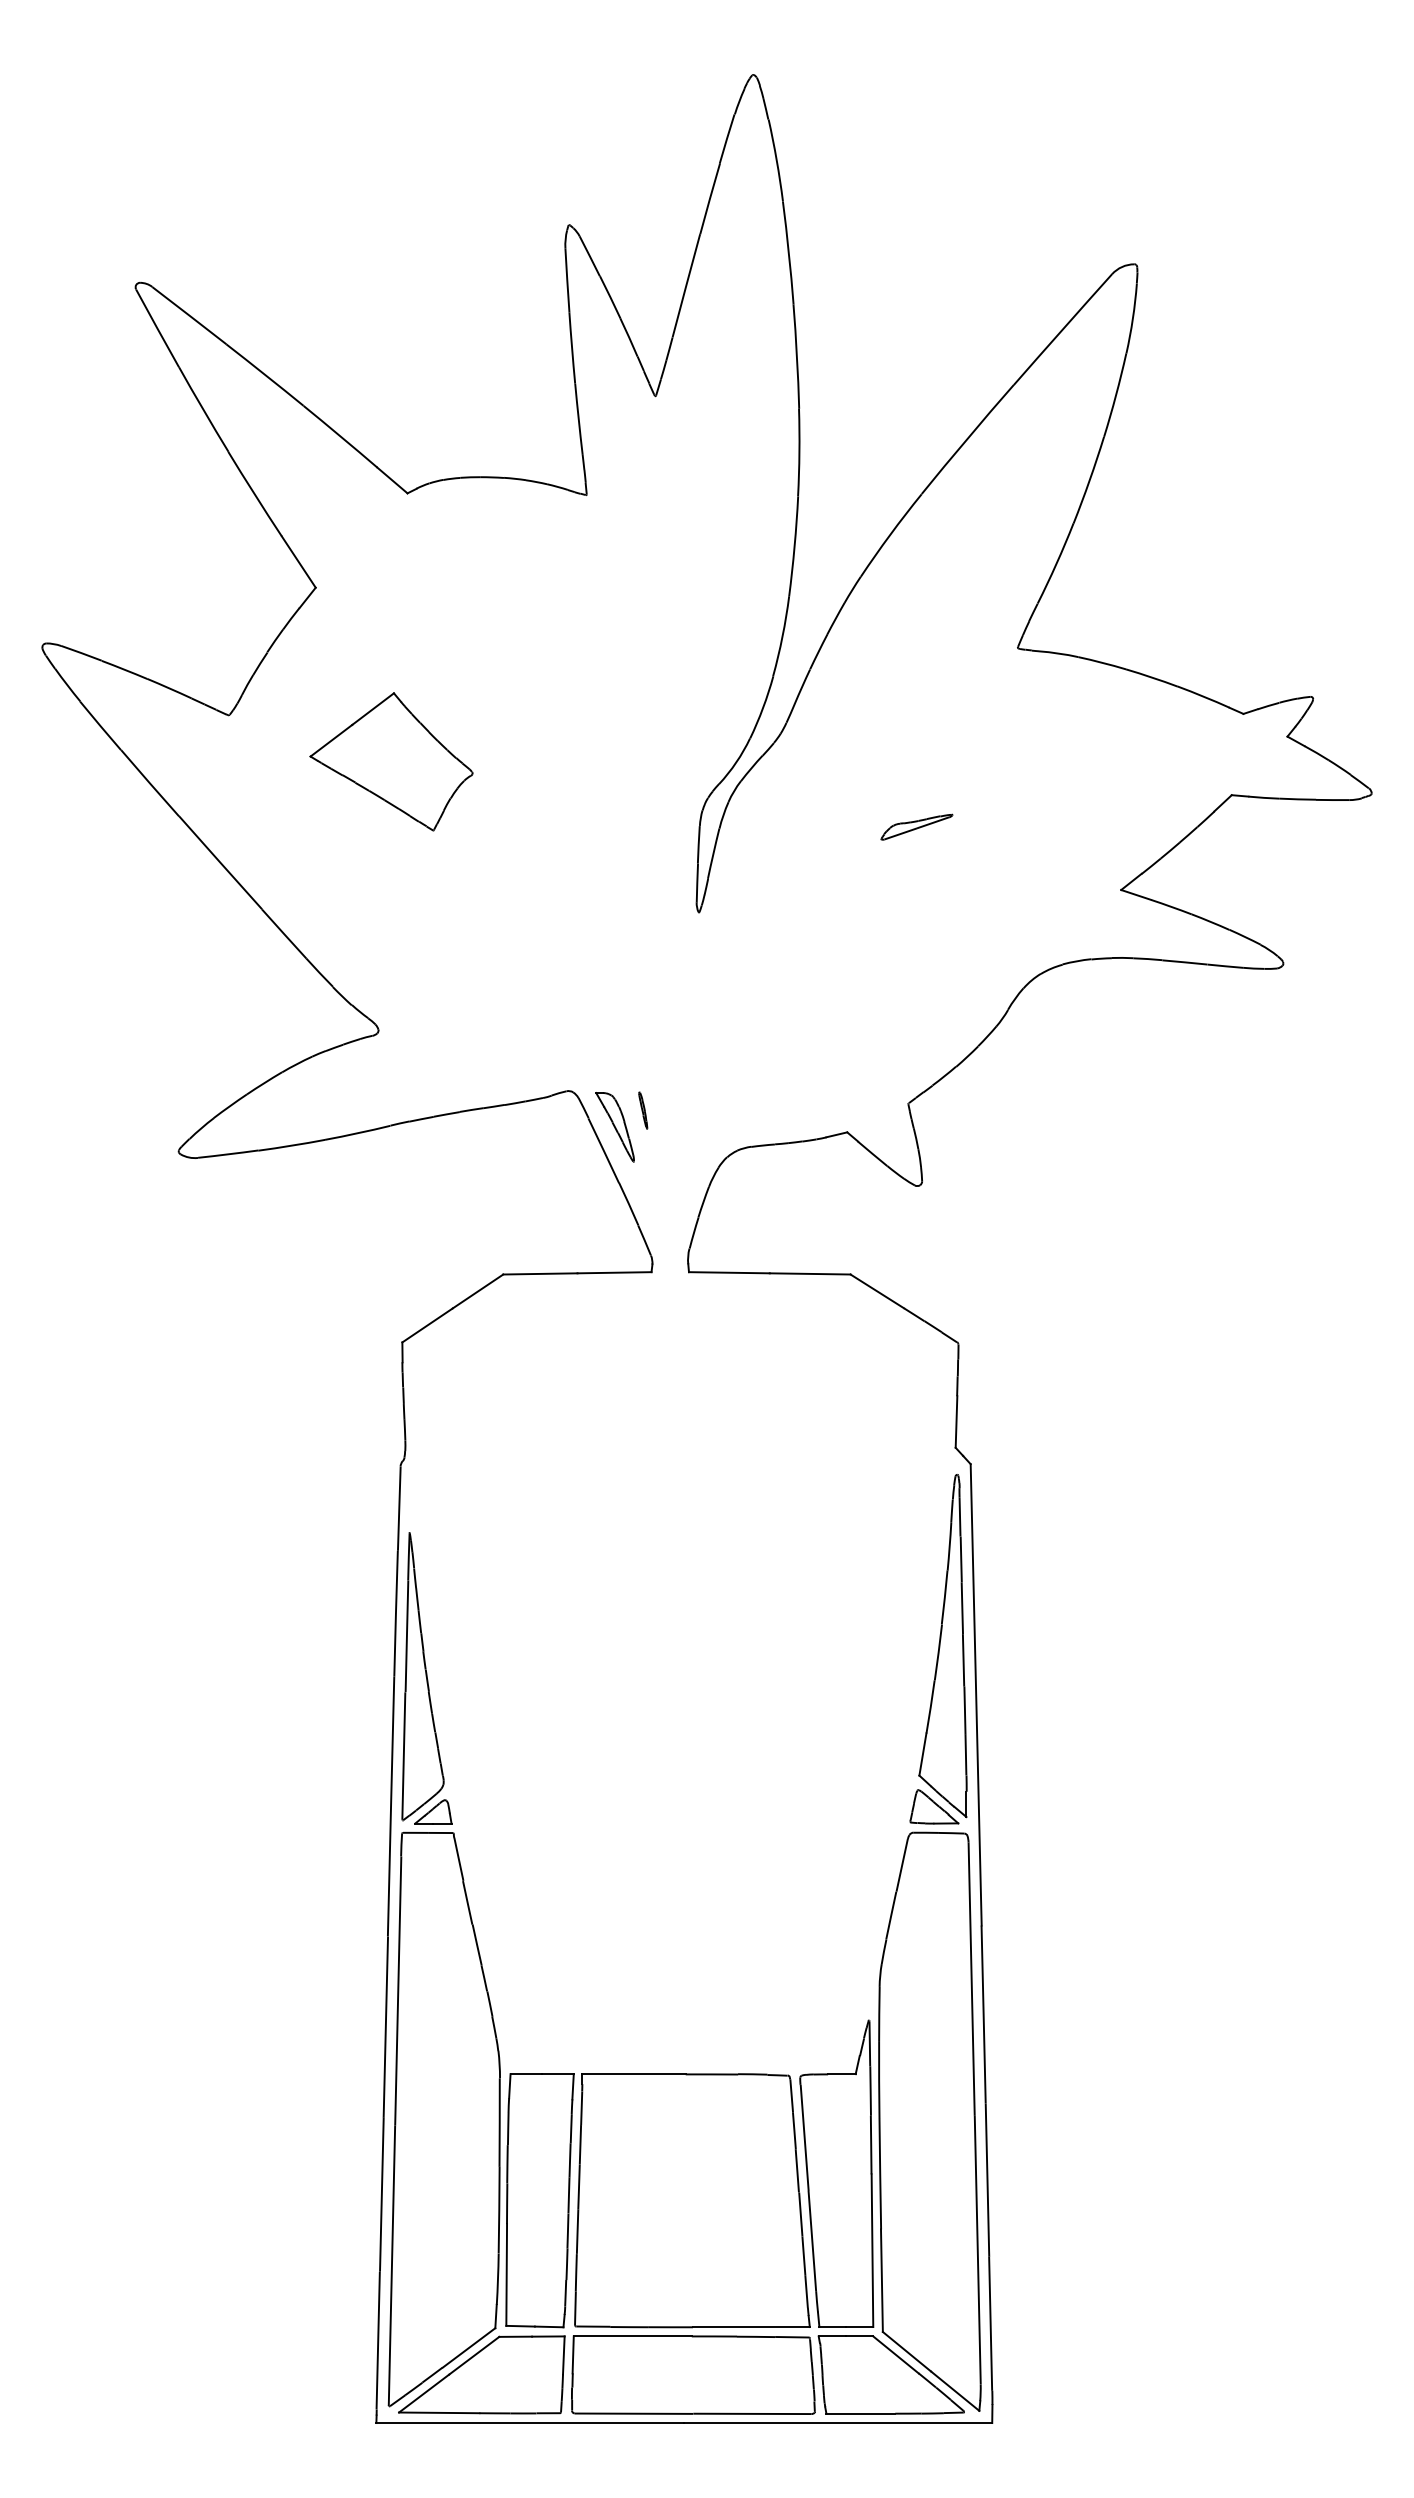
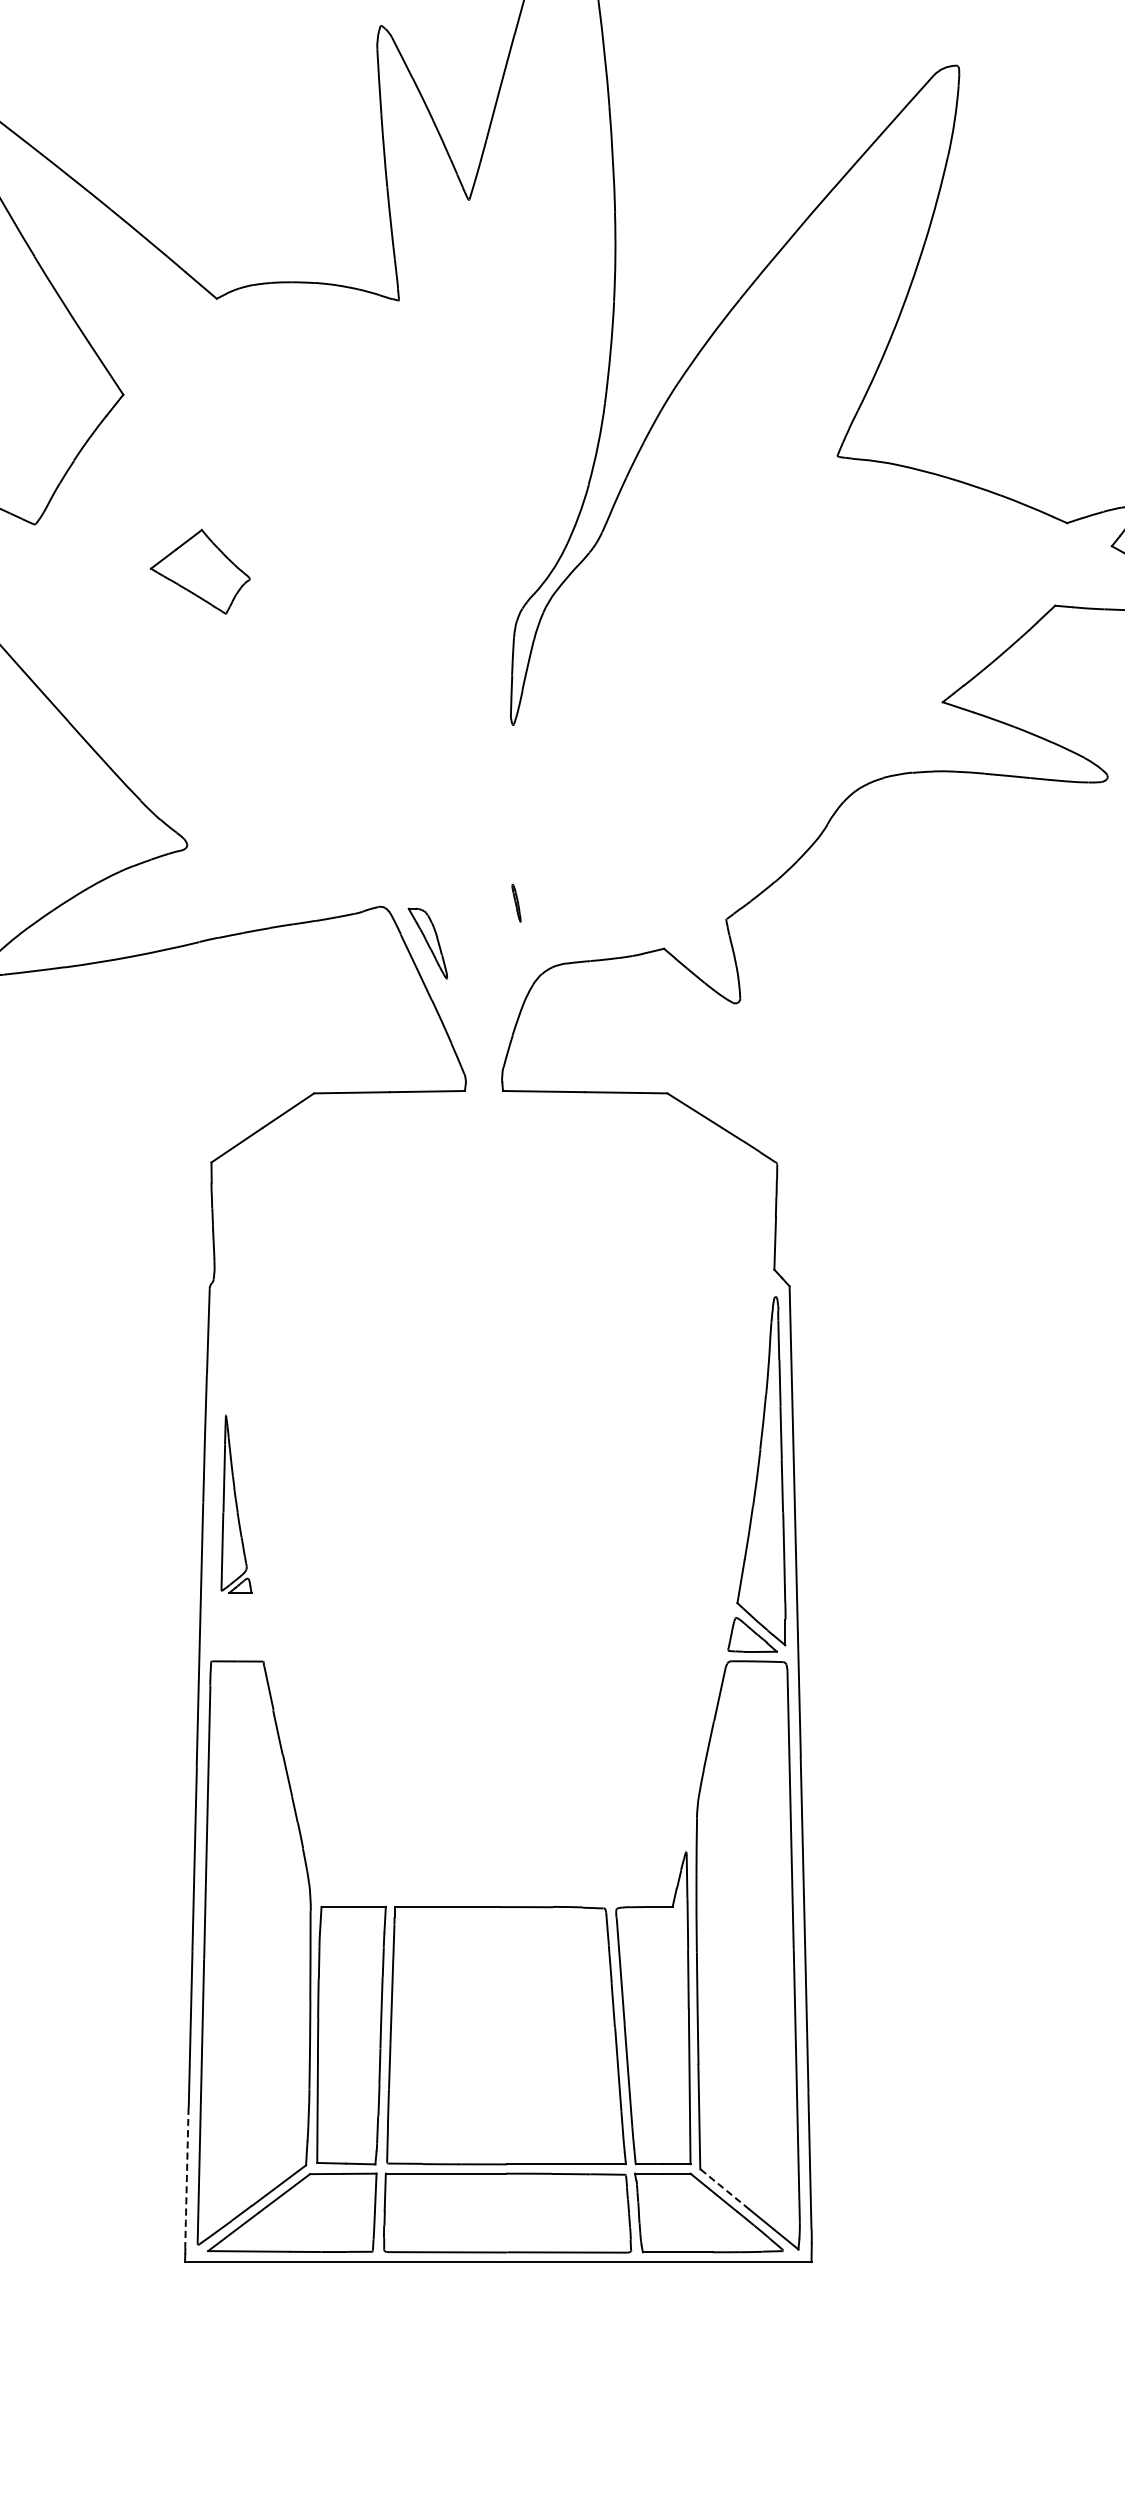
part: (391, 761) -> (200, 571), size x0.6
part: (916, 826) -> (734, 637), removed
part: (643, 1110) -> (516, 903), moved
part: (426, 1678) -> (236, 1504), size x0.6
arc: (378, 2340) -> (187, 2177), solid -> dashed
line: (906, 2351) -> (724, 2189), solid -> dashed

